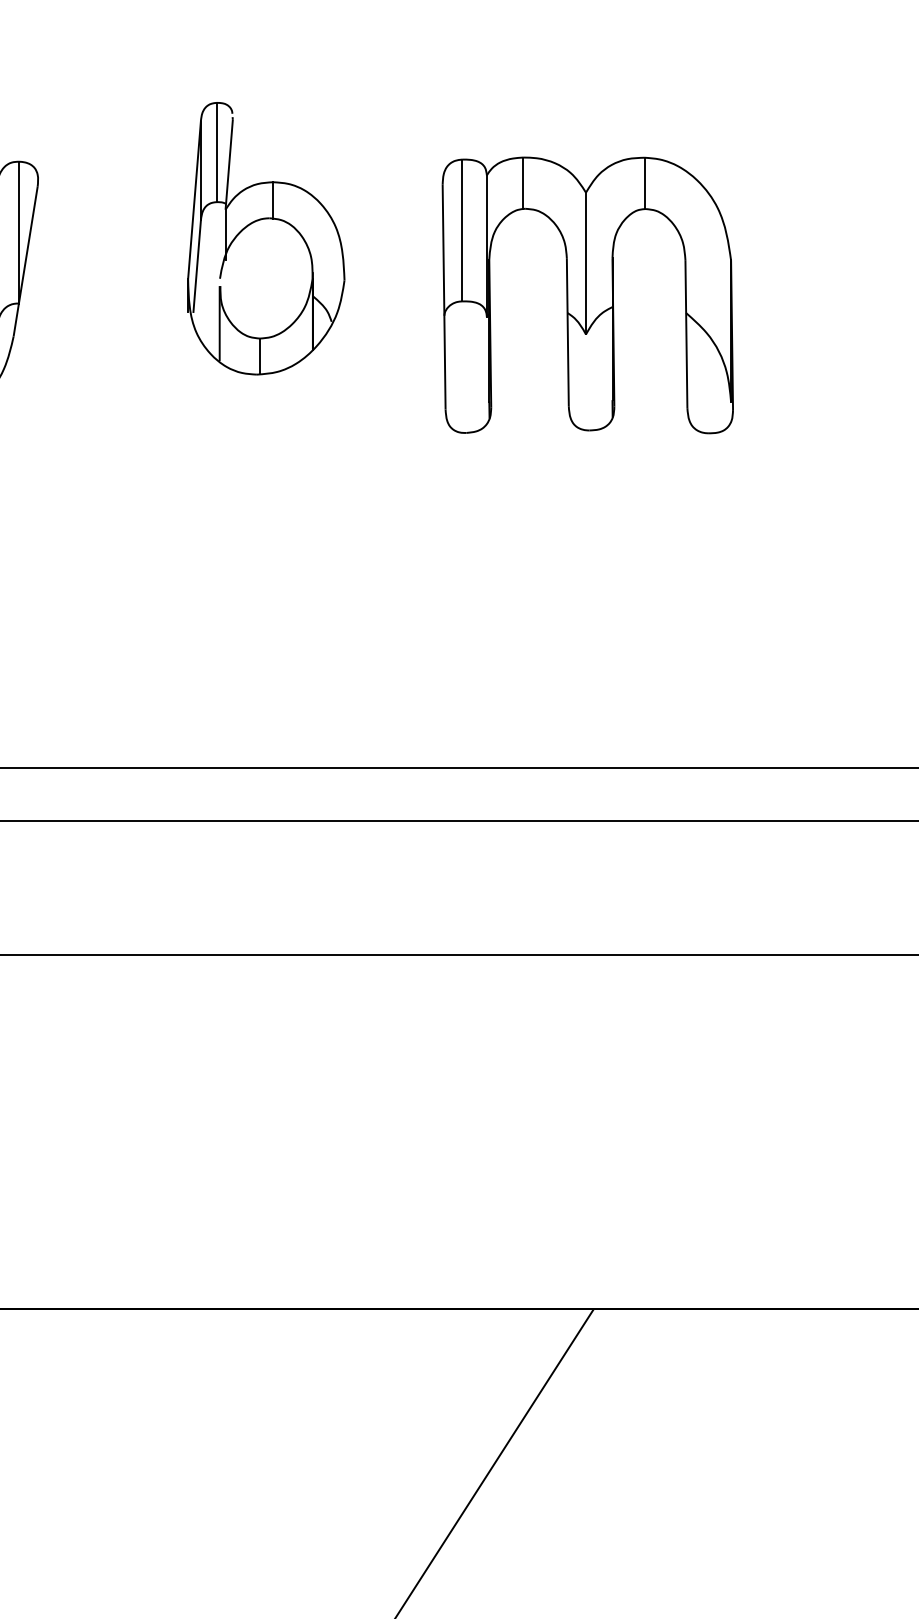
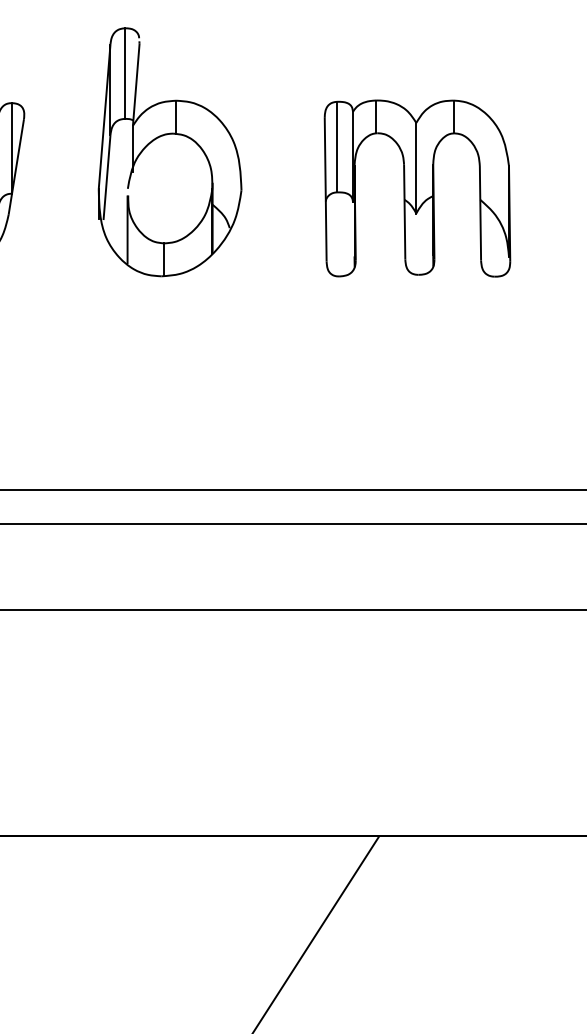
part: (265, 238) -> (169, 152), size x1.43
part: (587, 295) -> (417, 188), moved

